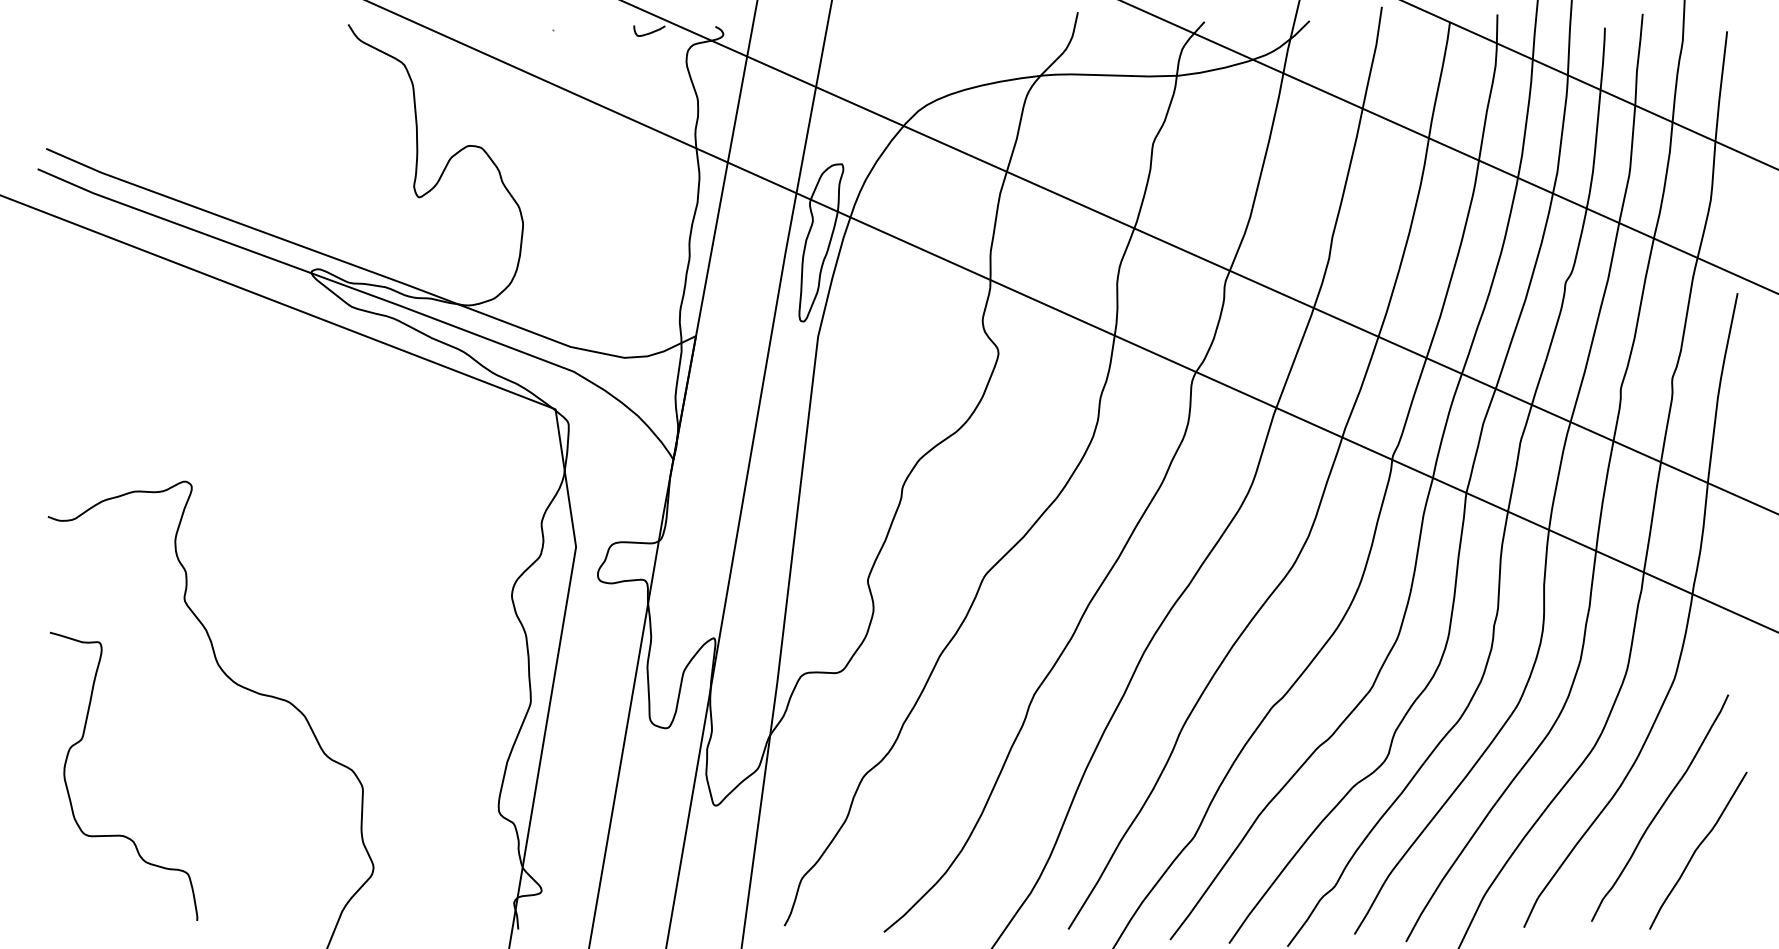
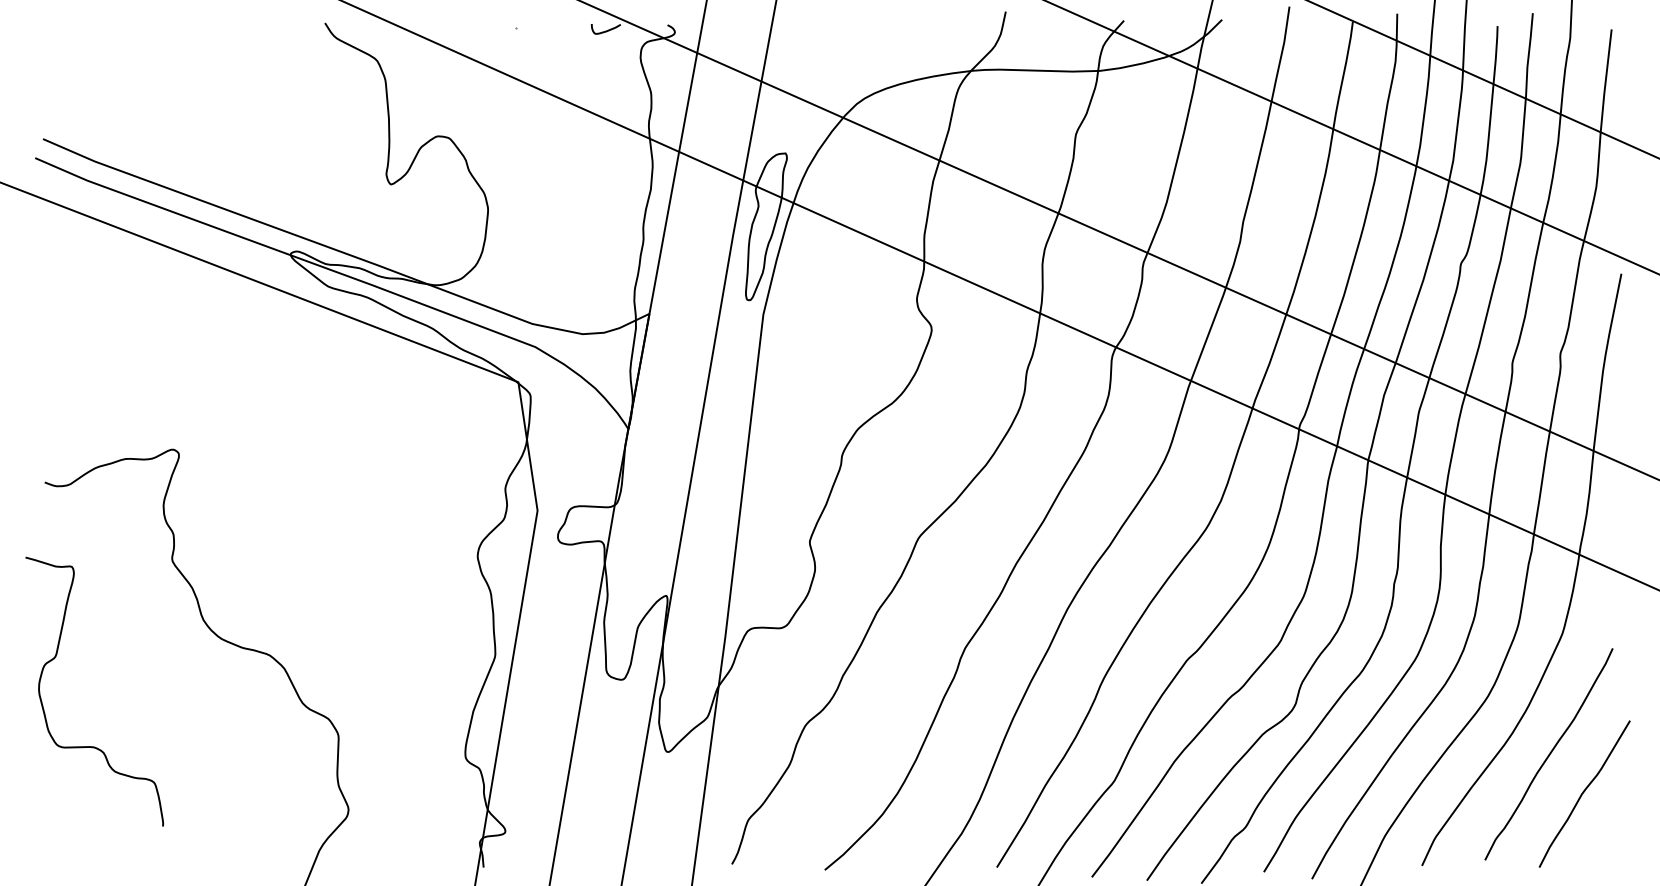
curve: (81, 740) -> (55, 658), moved

